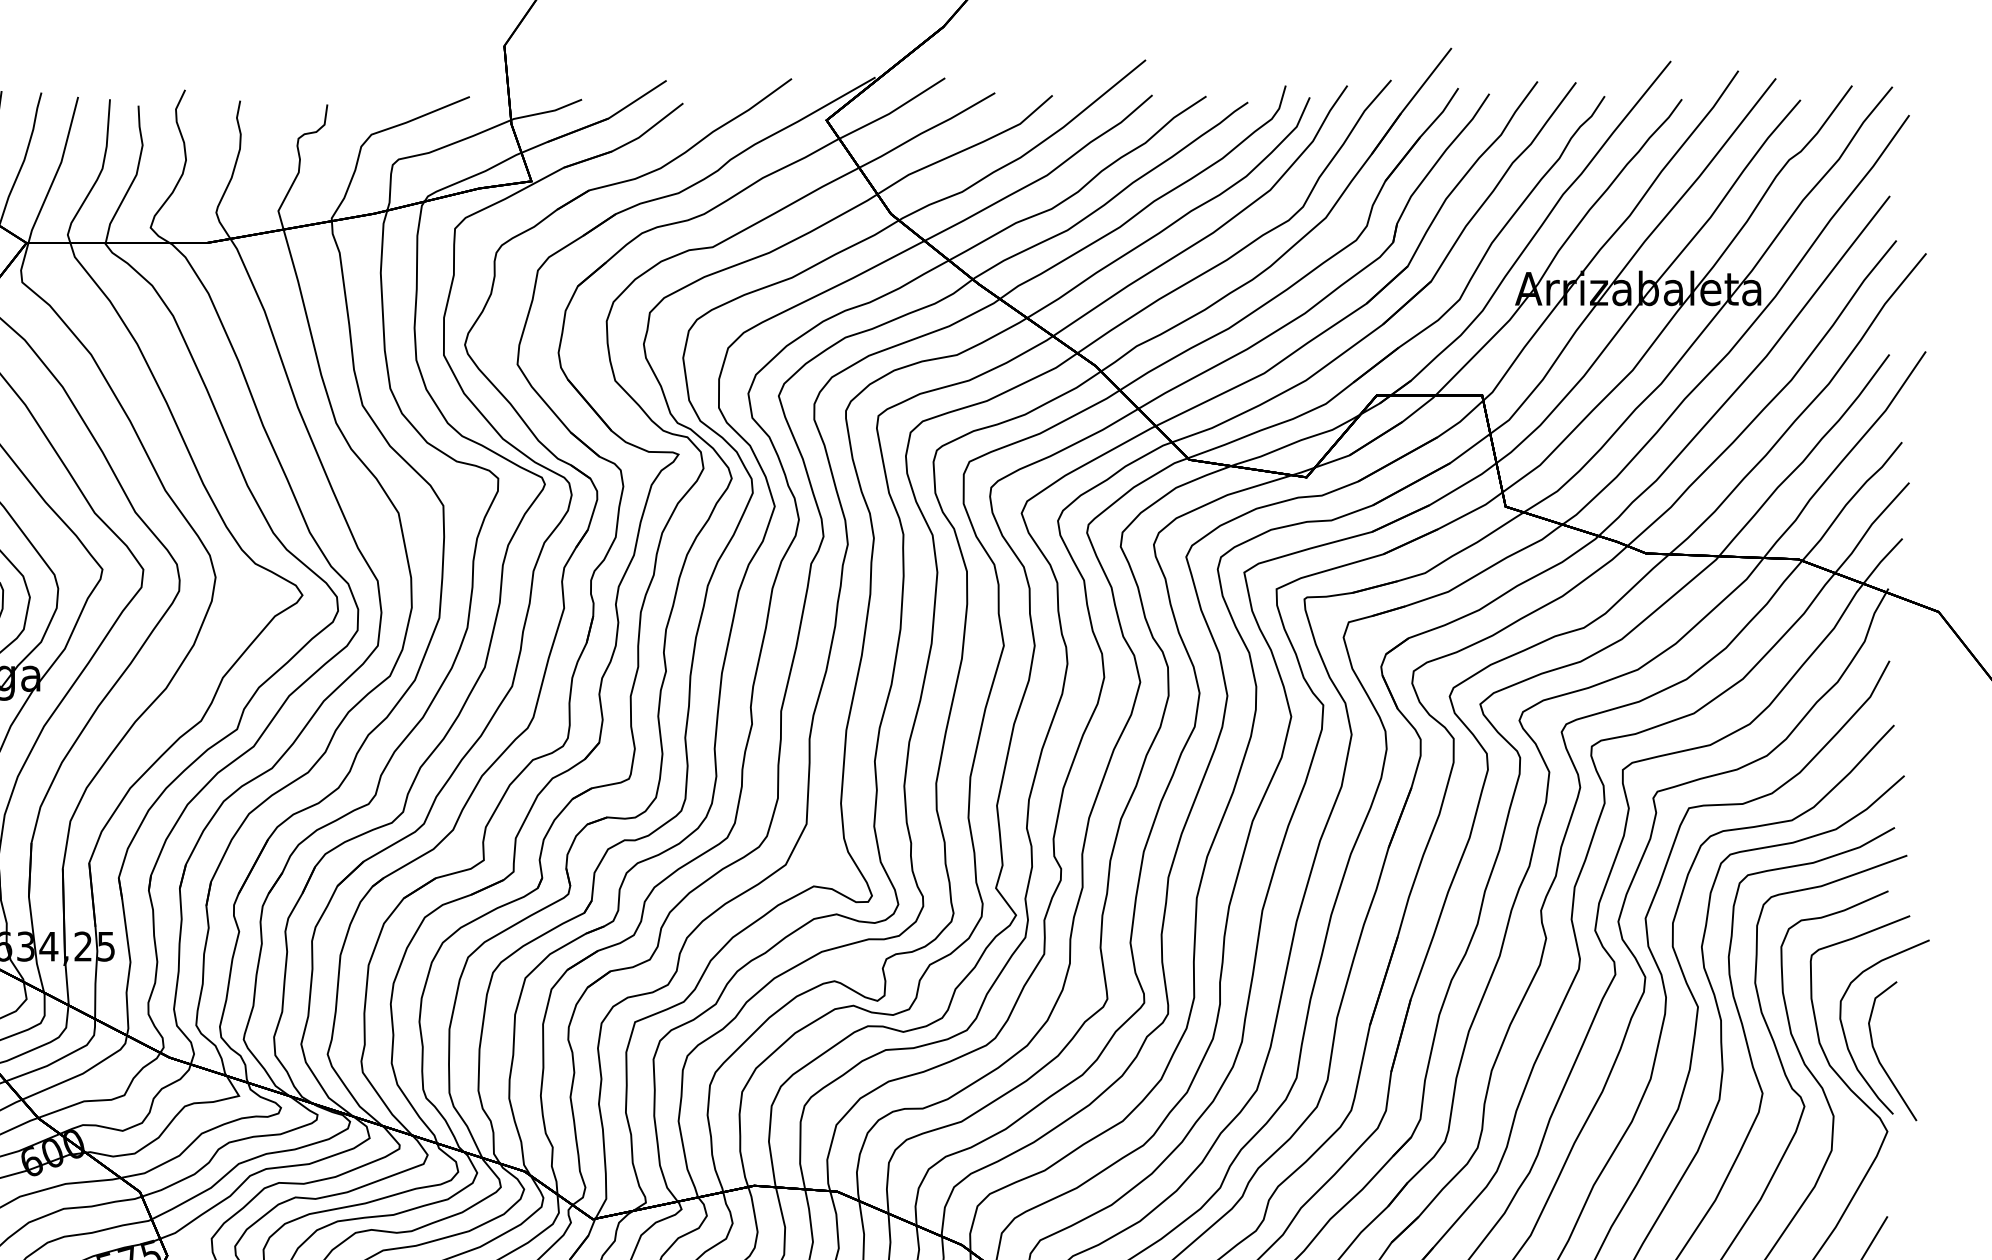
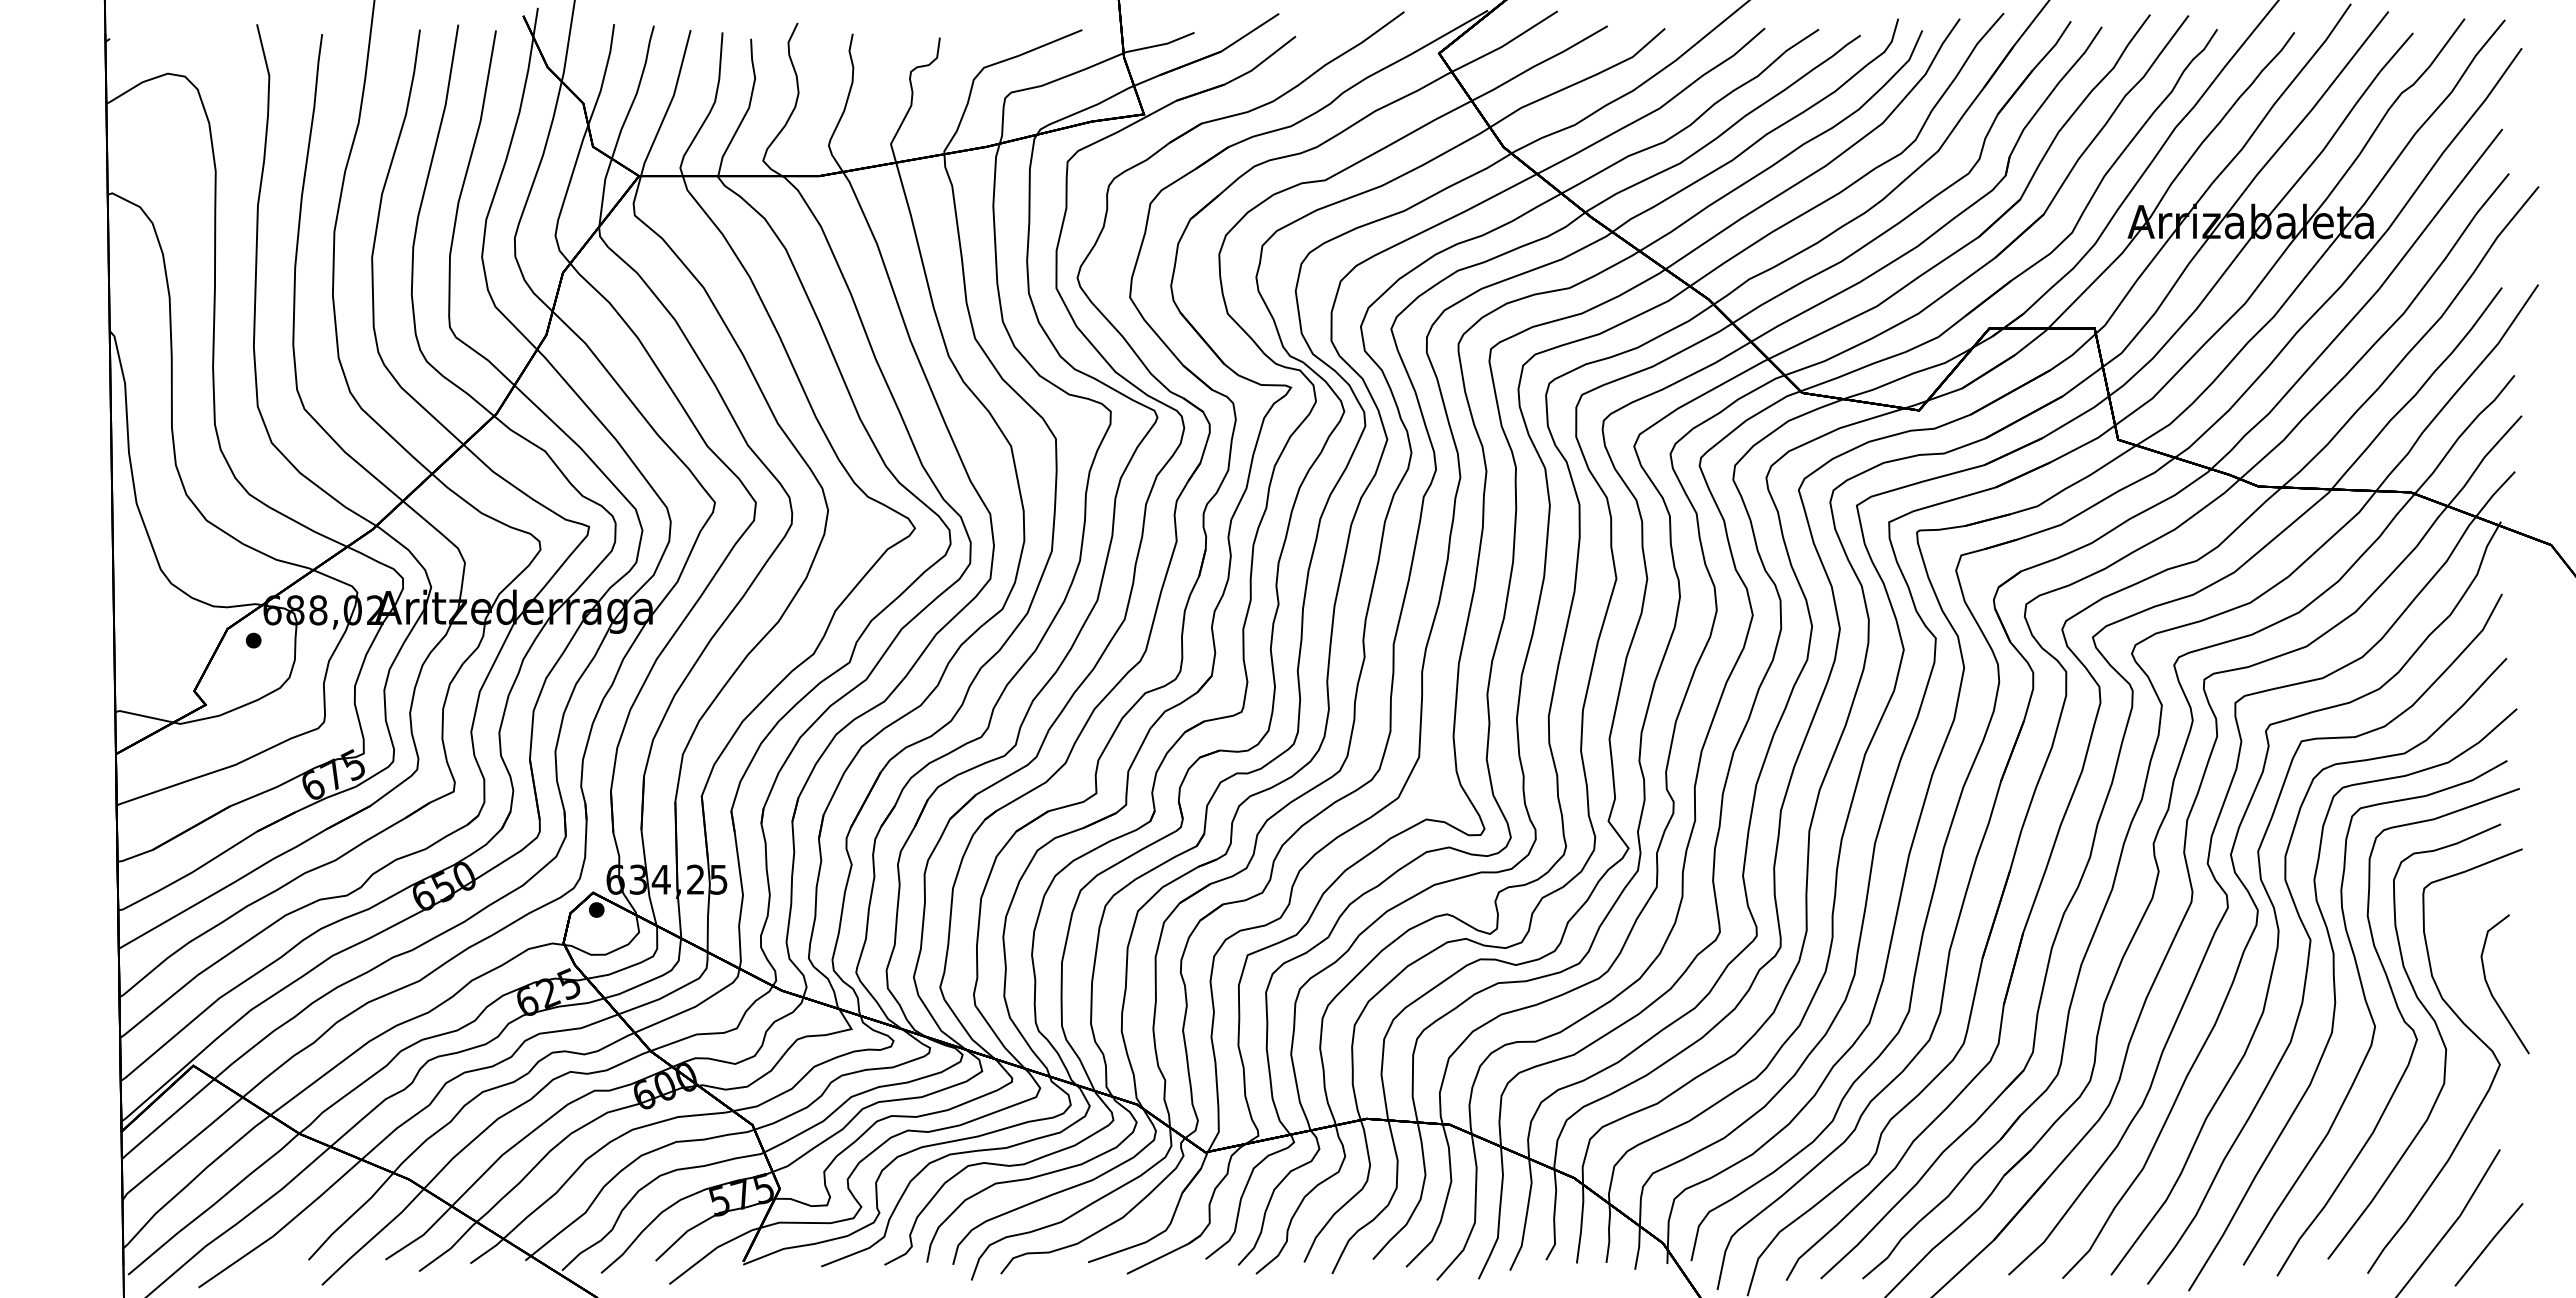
curve: (1845, 1036) -> (2458, 969), removed

